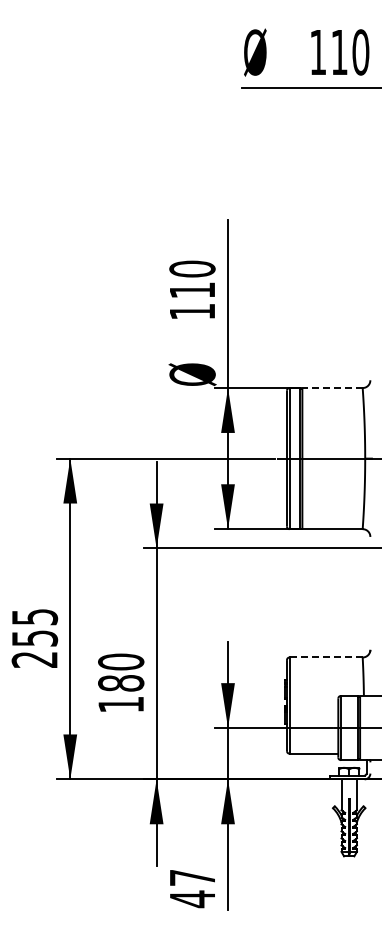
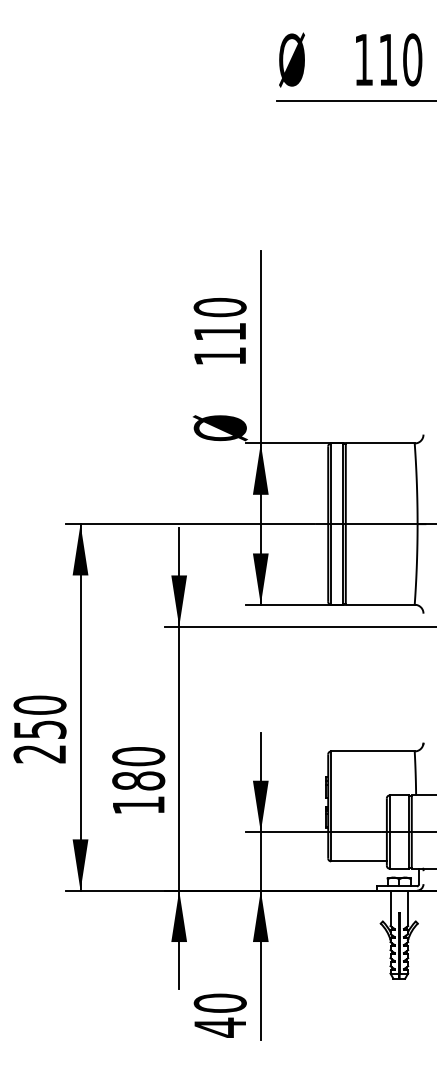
line: (332, 388) -> (380, 443), dashed -> solid
text: (34, 616) -> (39, 704), 255 -> 250
line: (326, 657) -> (373, 751), dashed -> solid
text: (192, 877) -> (220, 1002), 47 -> 40

